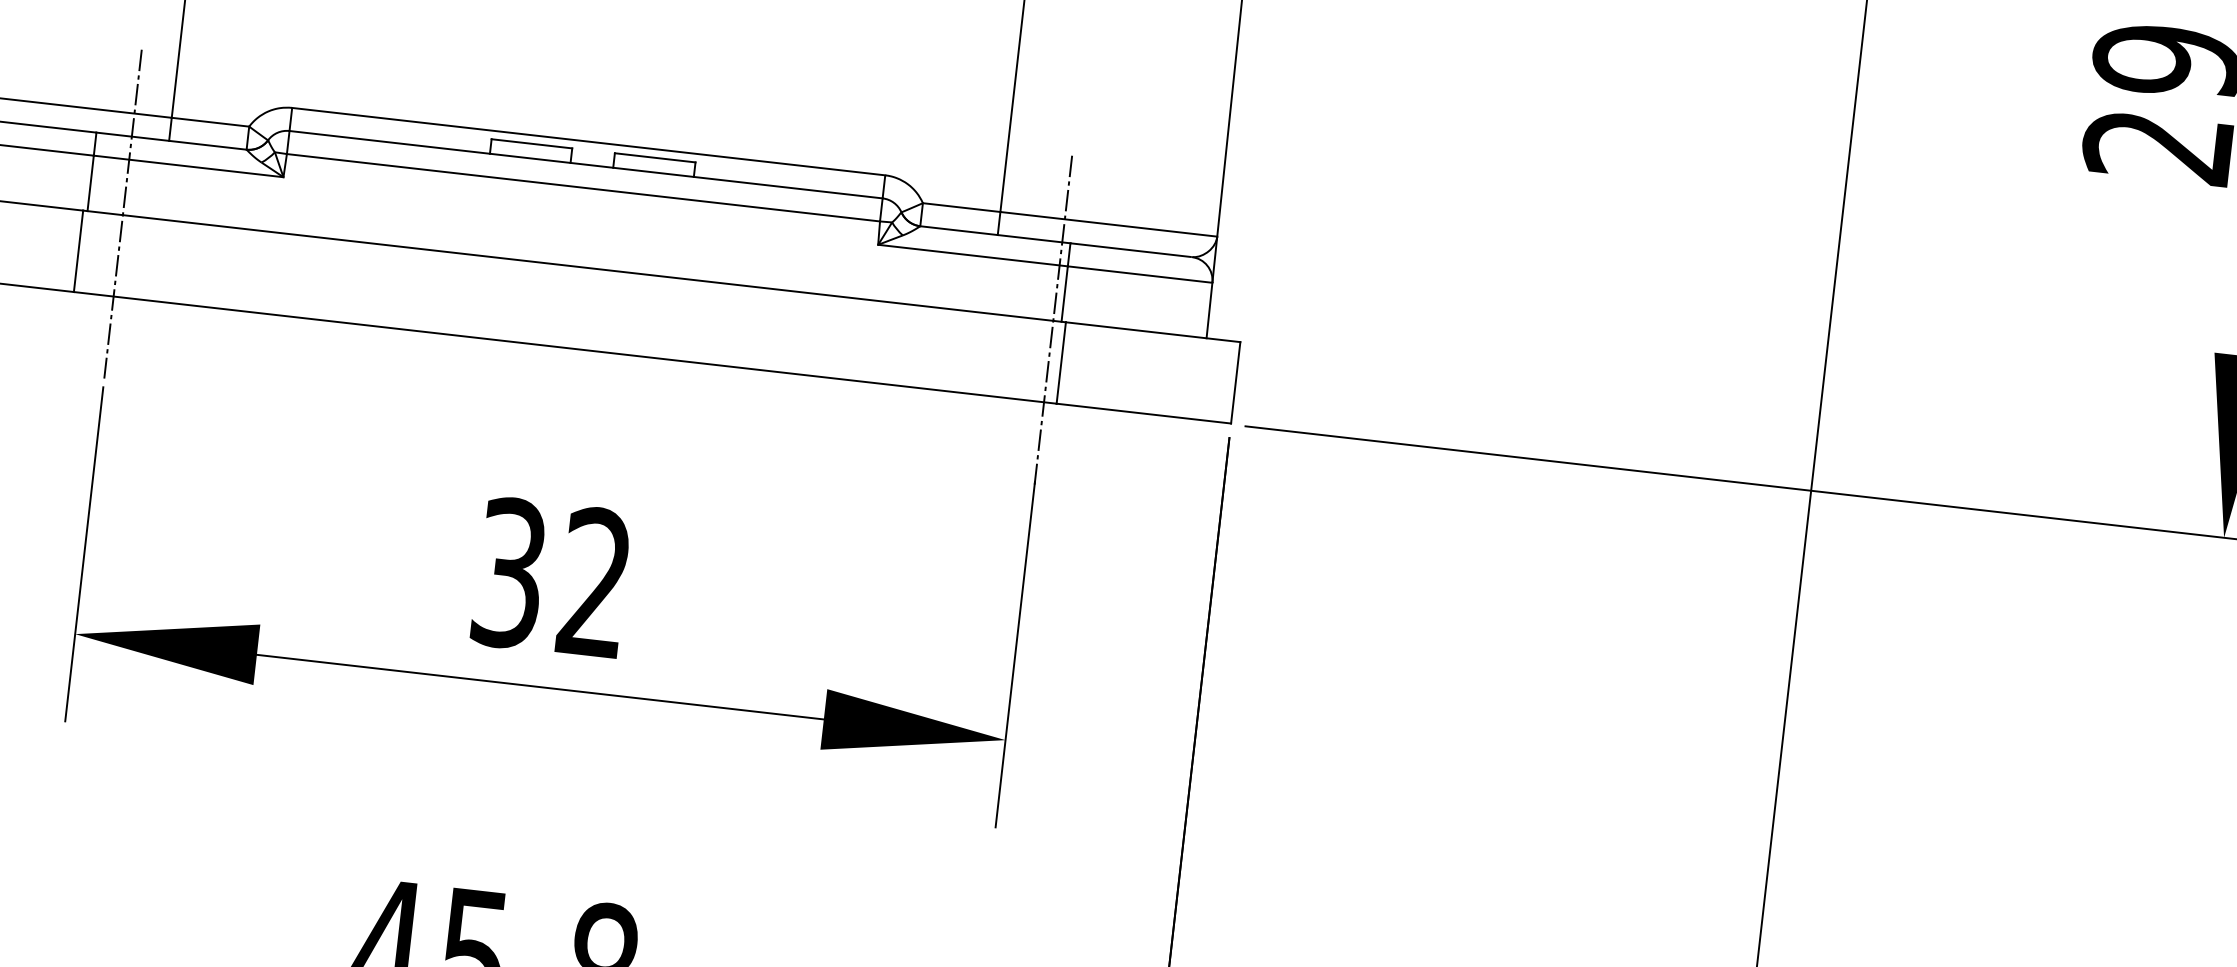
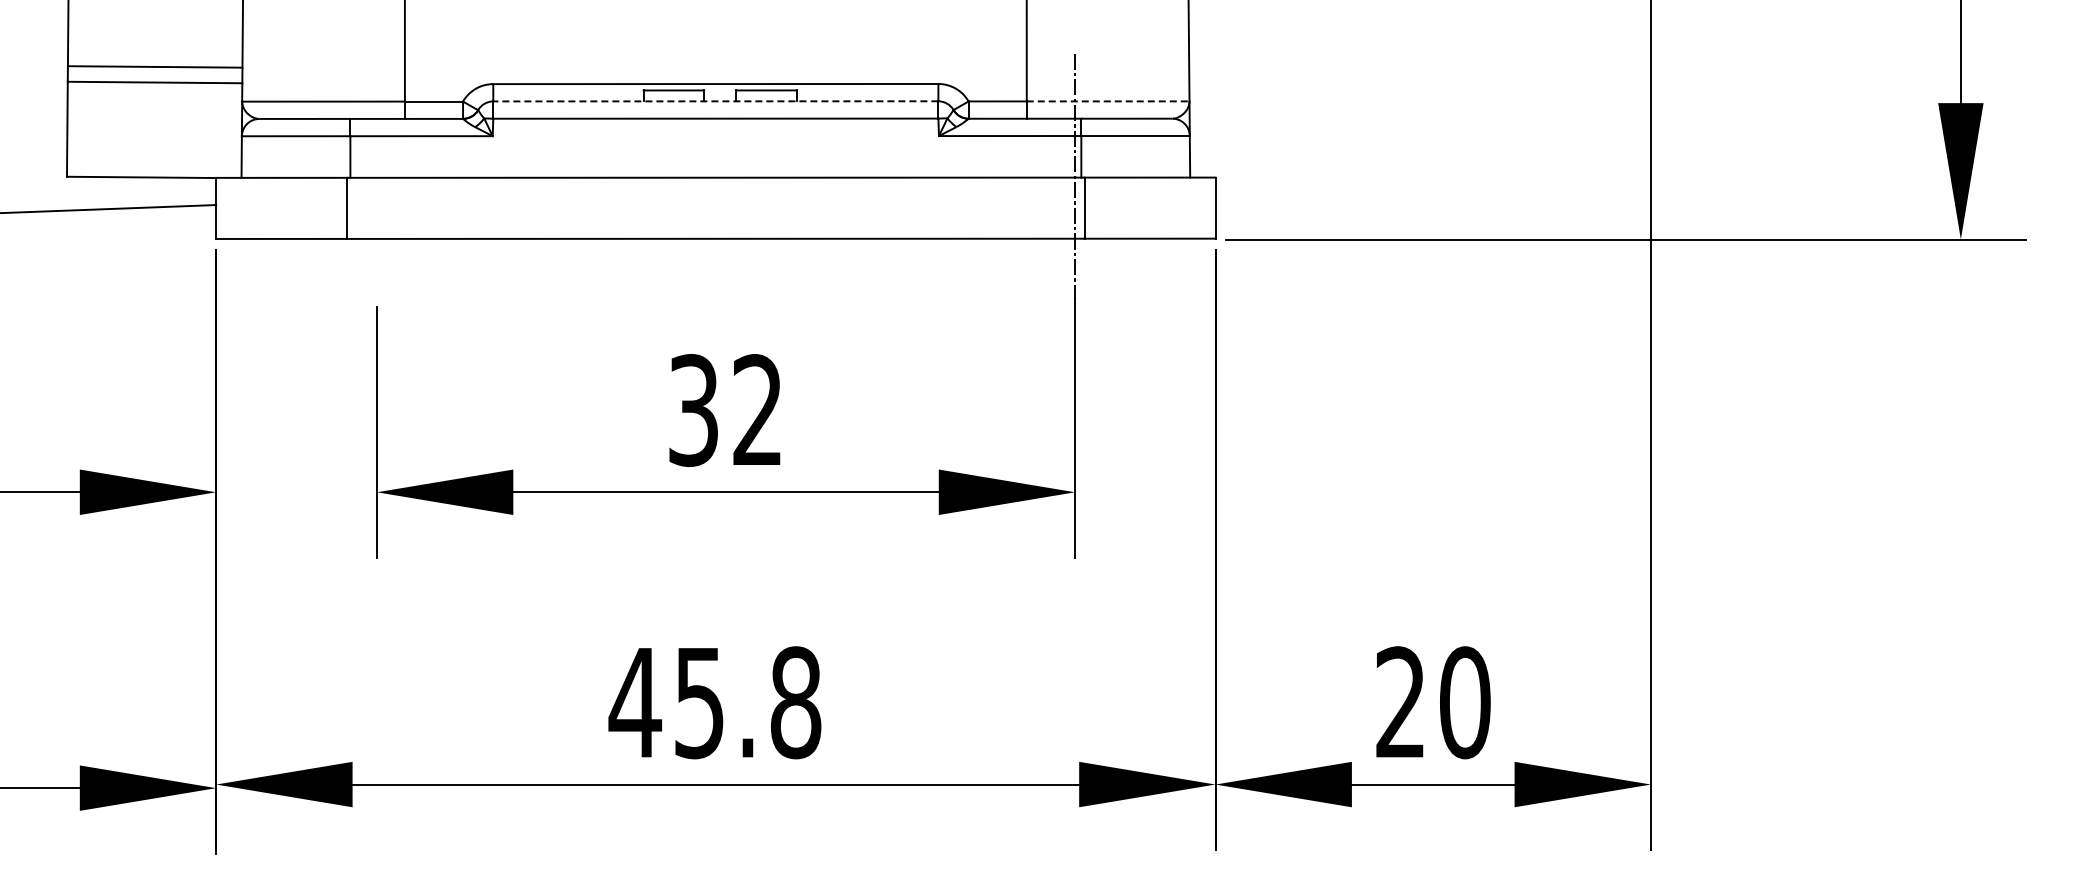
line: (585, 164) -> (715, 101), solid -> dashed
line: (122, 213) -> (376, 176), removed
line: (1109, 224) -> (1108, 101), solid -> dashed

